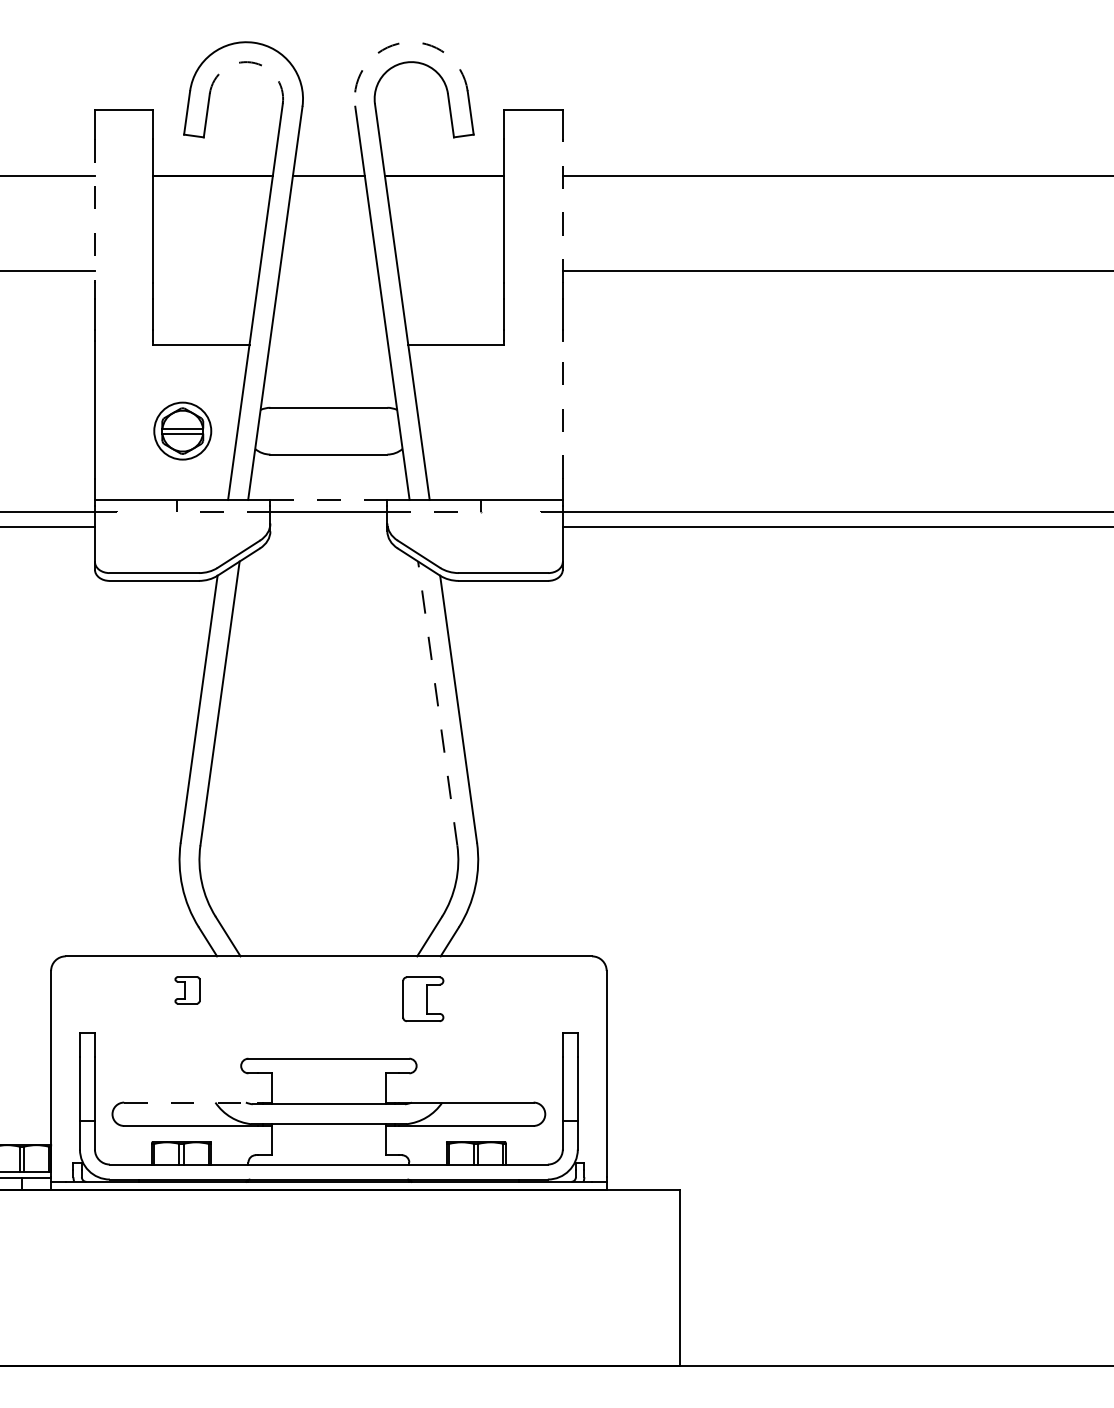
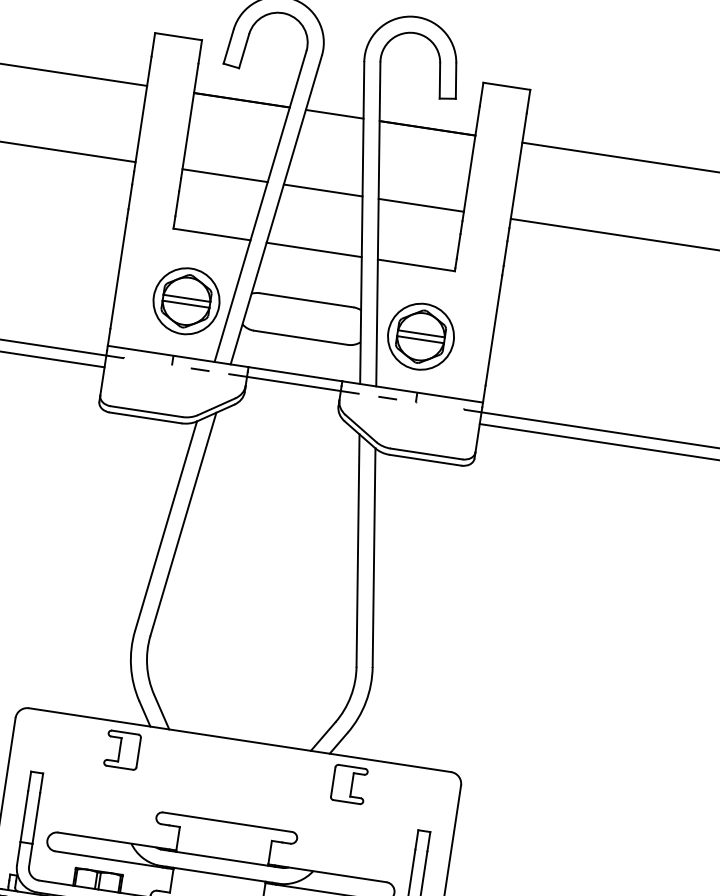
arc: (403, 42) -> (410, 16), dashed -> solid
arc: (251, 62) -> (286, 13), dashed -> solid
line: (94, 210) -> (142, 113), dashed -> solid
line: (562, 210) -> (517, 170), dashed -> solid
line: (206, 270) -> (225, 175), added
line: (328, 270) -> (322, 190), added
line: (451, 270) -> (421, 205), added
line: (328, 345) -> (313, 250), added
line: (562, 410) -> (493, 330), dashed -> solid
part: (182, 430) -> (186, 300), size x1.43
part: (474, 430) -> (420, 336), added
line: (328, 500) -> (295, 374), dashed -> solid
line: (437, 702) -> (357, 549), dashed -> solid
part: (187, 990) -> (122, 750), size x1.67
part: (423, 999) -> (349, 784), moved
line: (191, 1102) -> (112, 840), dashed -> solid

